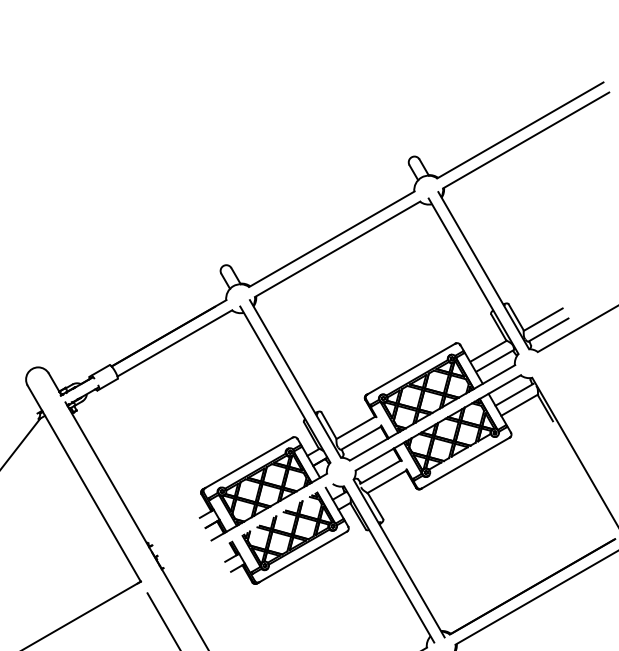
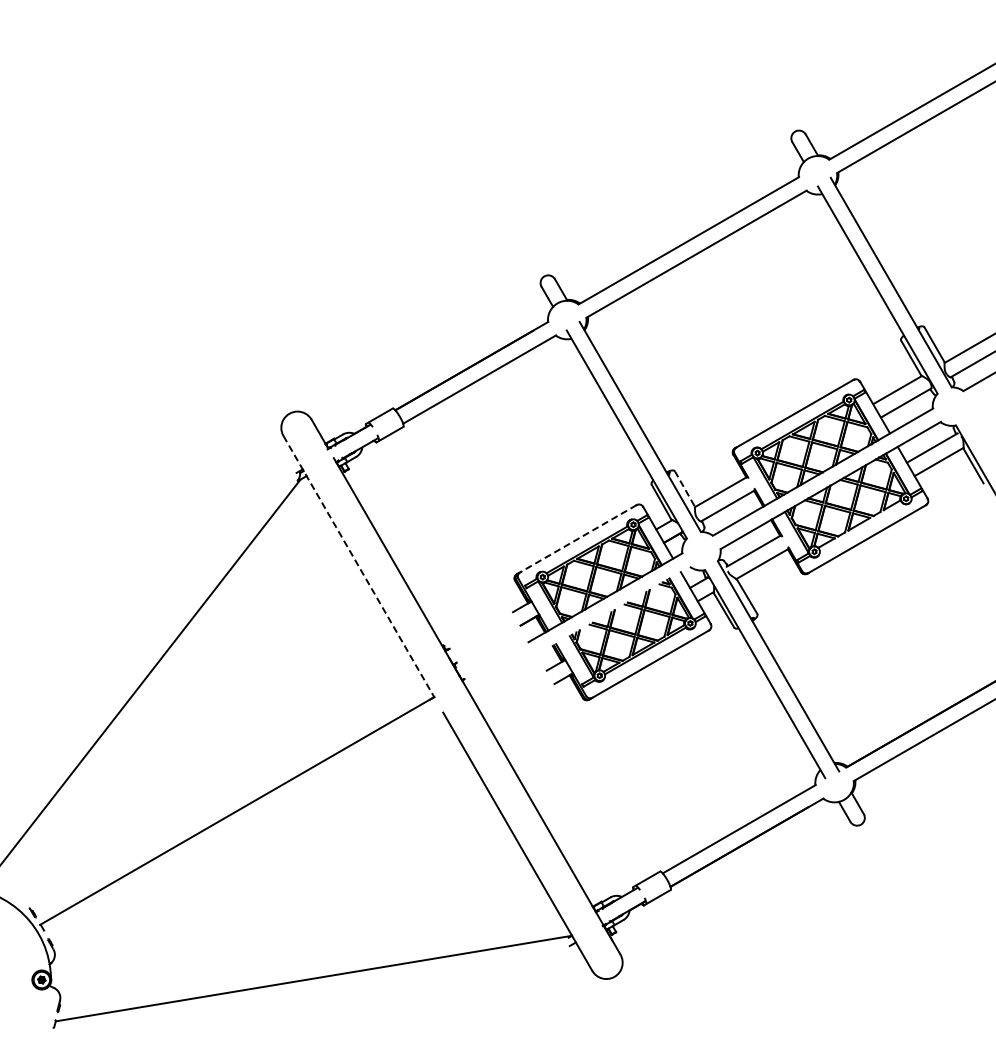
line: (328, 425) -> (684, 488), solid -> dashed
line: (248, 462) -> (577, 538), solid -> dashed
line: (83, 483) -> (358, 566), solid -> dashed

